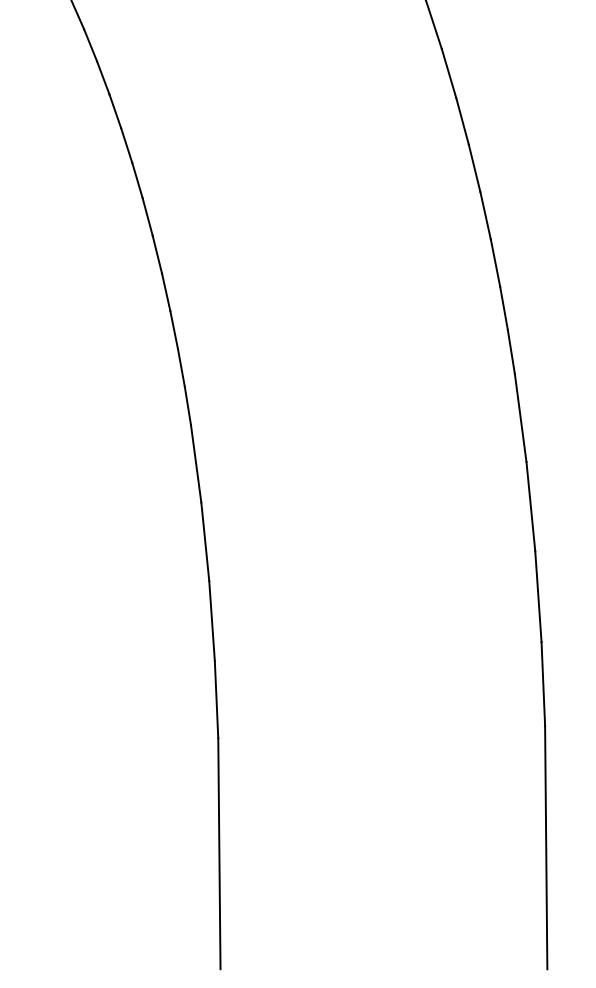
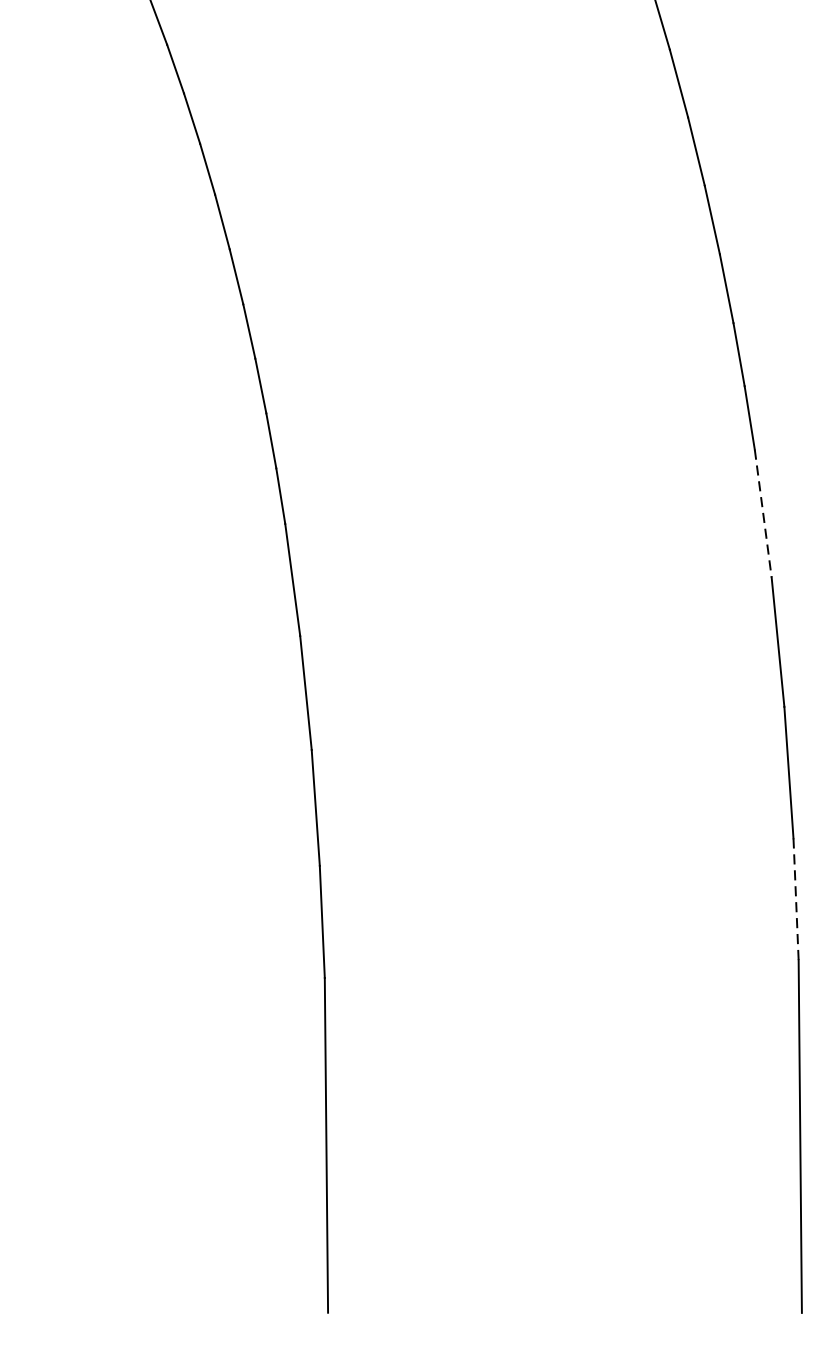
line: (520, 418) -> (762, 514), solid -> dashed
line: (543, 684) -> (796, 899), solid -> dashed

